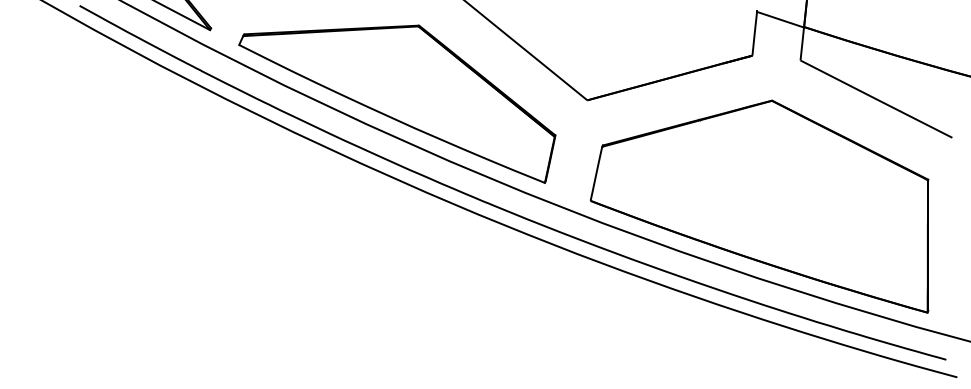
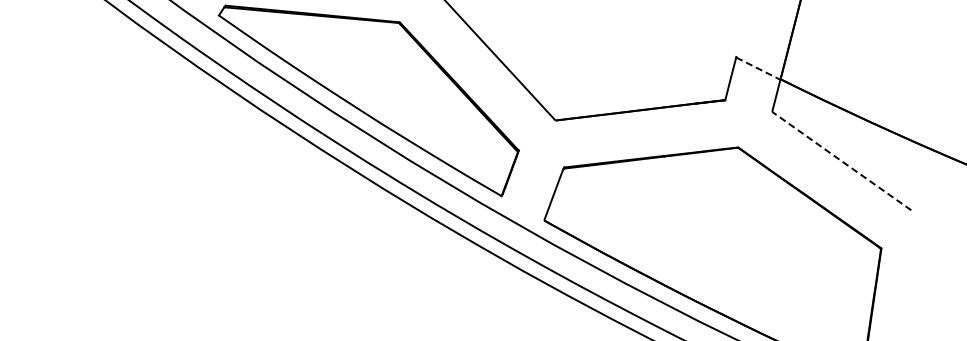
line: (780, 19) -> (758, 68), solid -> dashed
line: (876, 99) -> (841, 161), solid -> dashed

